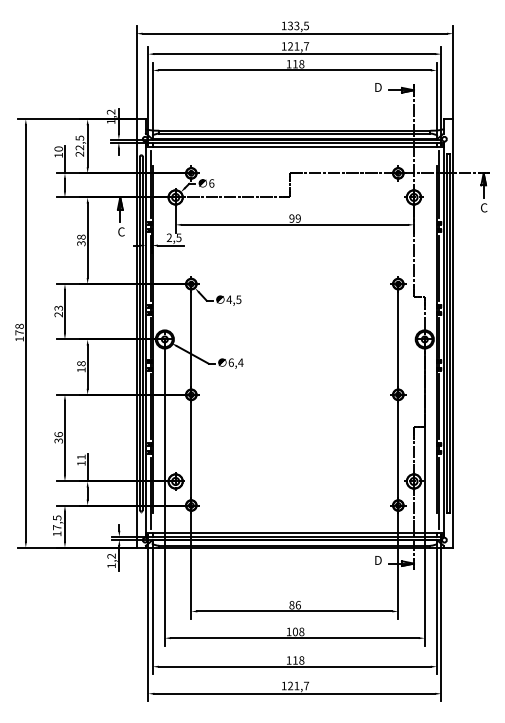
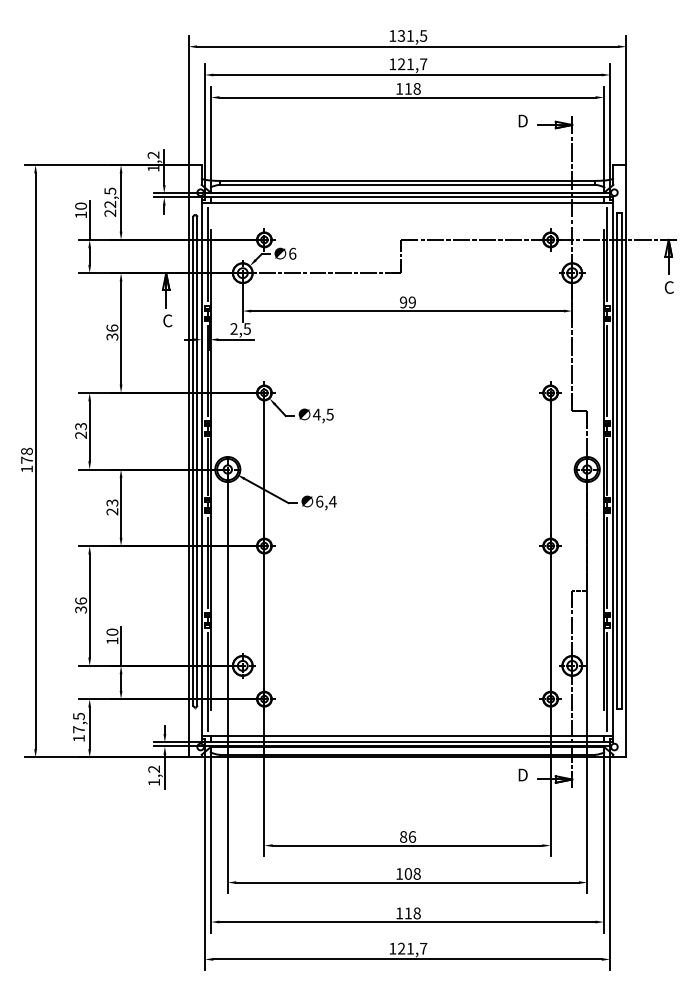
text: (296, 25) -> (409, 35), 133,5 -> 131,5
text: (81, 236) -> (112, 327), 38 -> 36
text: (81, 366) -> (112, 507), 18 -> 23
text: (81, 456) -> (112, 631), 11 -> 10

